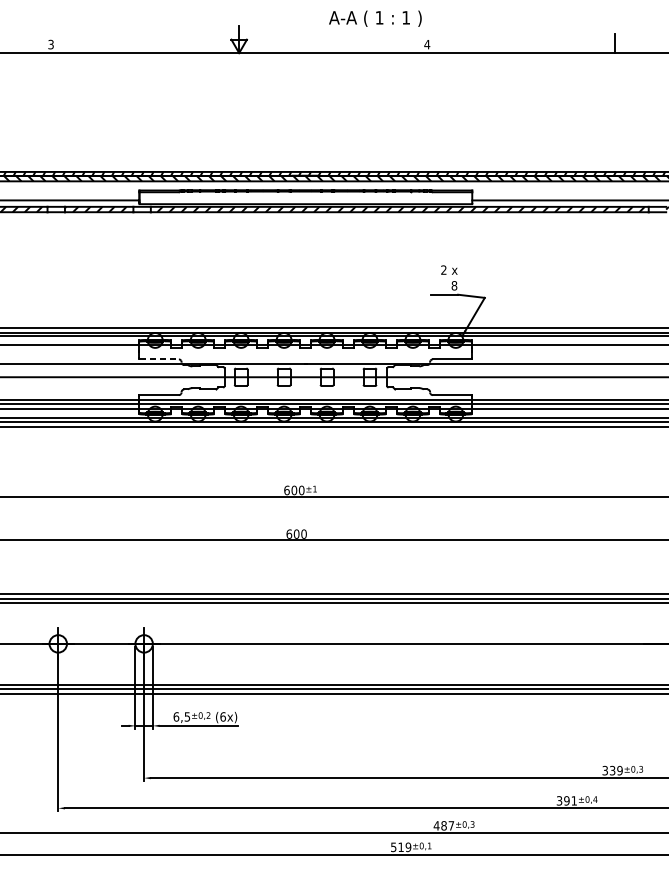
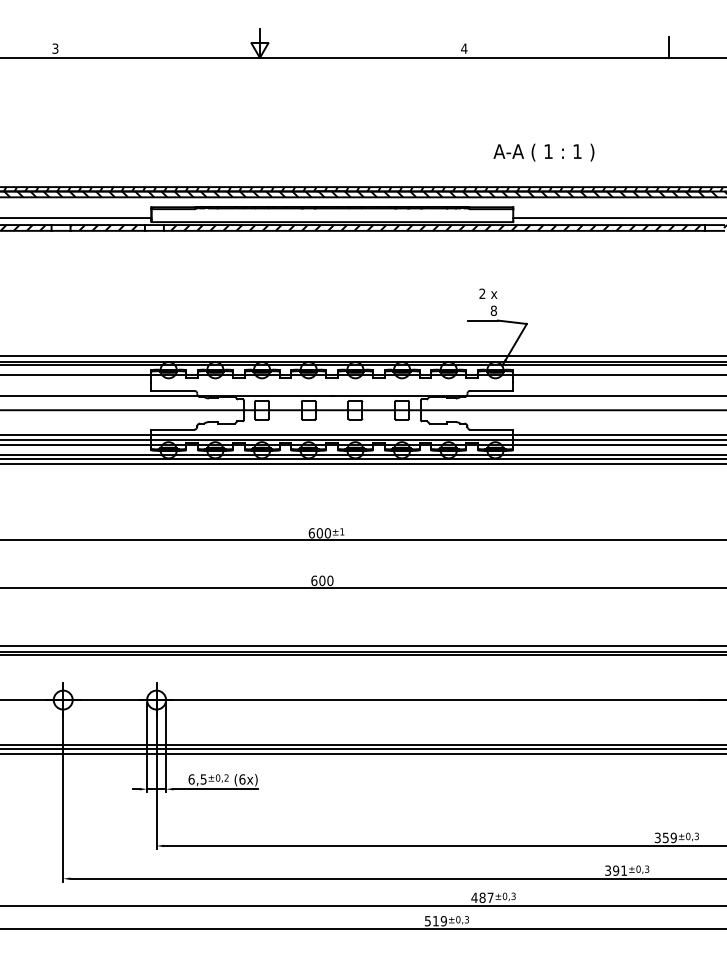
text: (374, 18) -> (543, 152), moved
line: (159, 359) -> (173, 390), dashed -> solid
text: (612, 770) -> (665, 837), 339 -> 359
text: (594, 798) -> (646, 868), ±0,4 -> ±0,3
text: (429, 845) -> (466, 919), ±0,1 -> ±0,3

